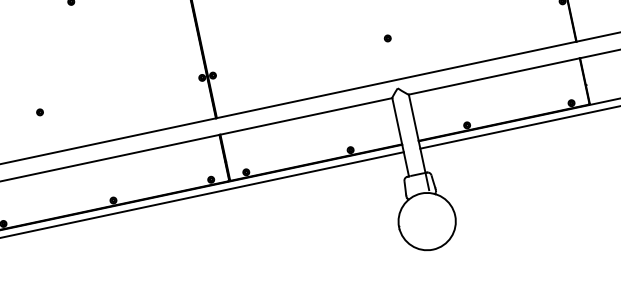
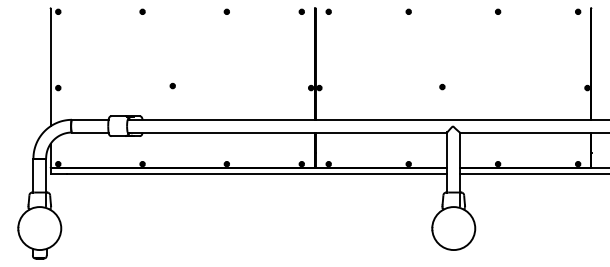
part: (387, 37) -> (442, 86), moved
part: (39, 111) -> (172, 85), moved

